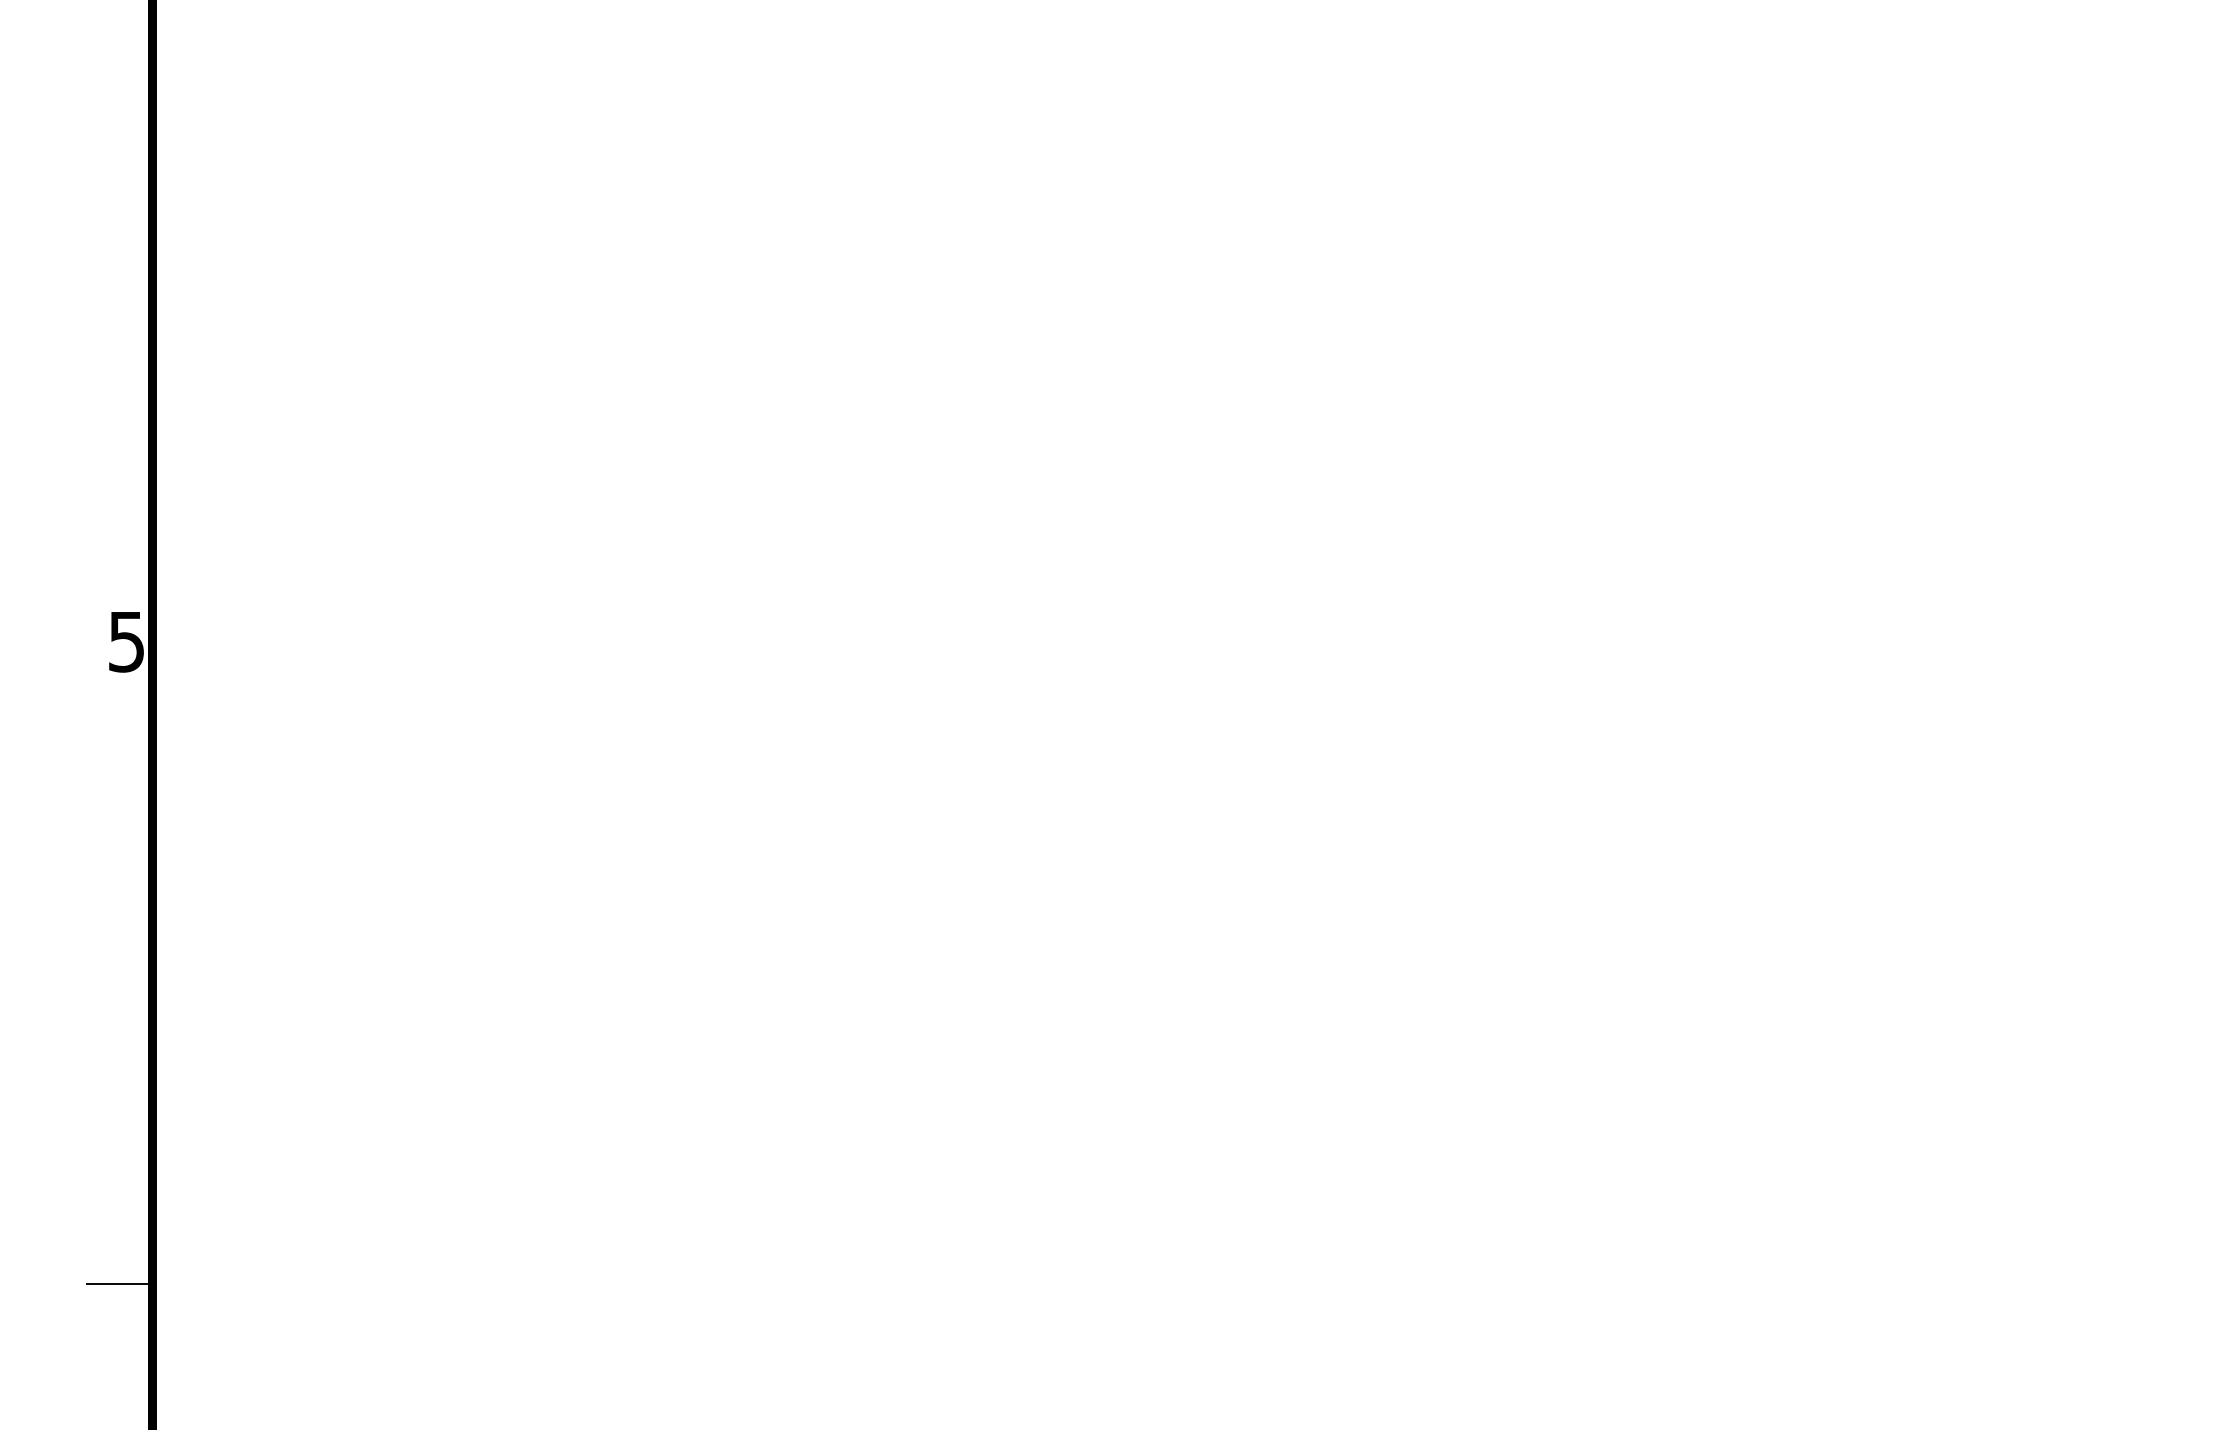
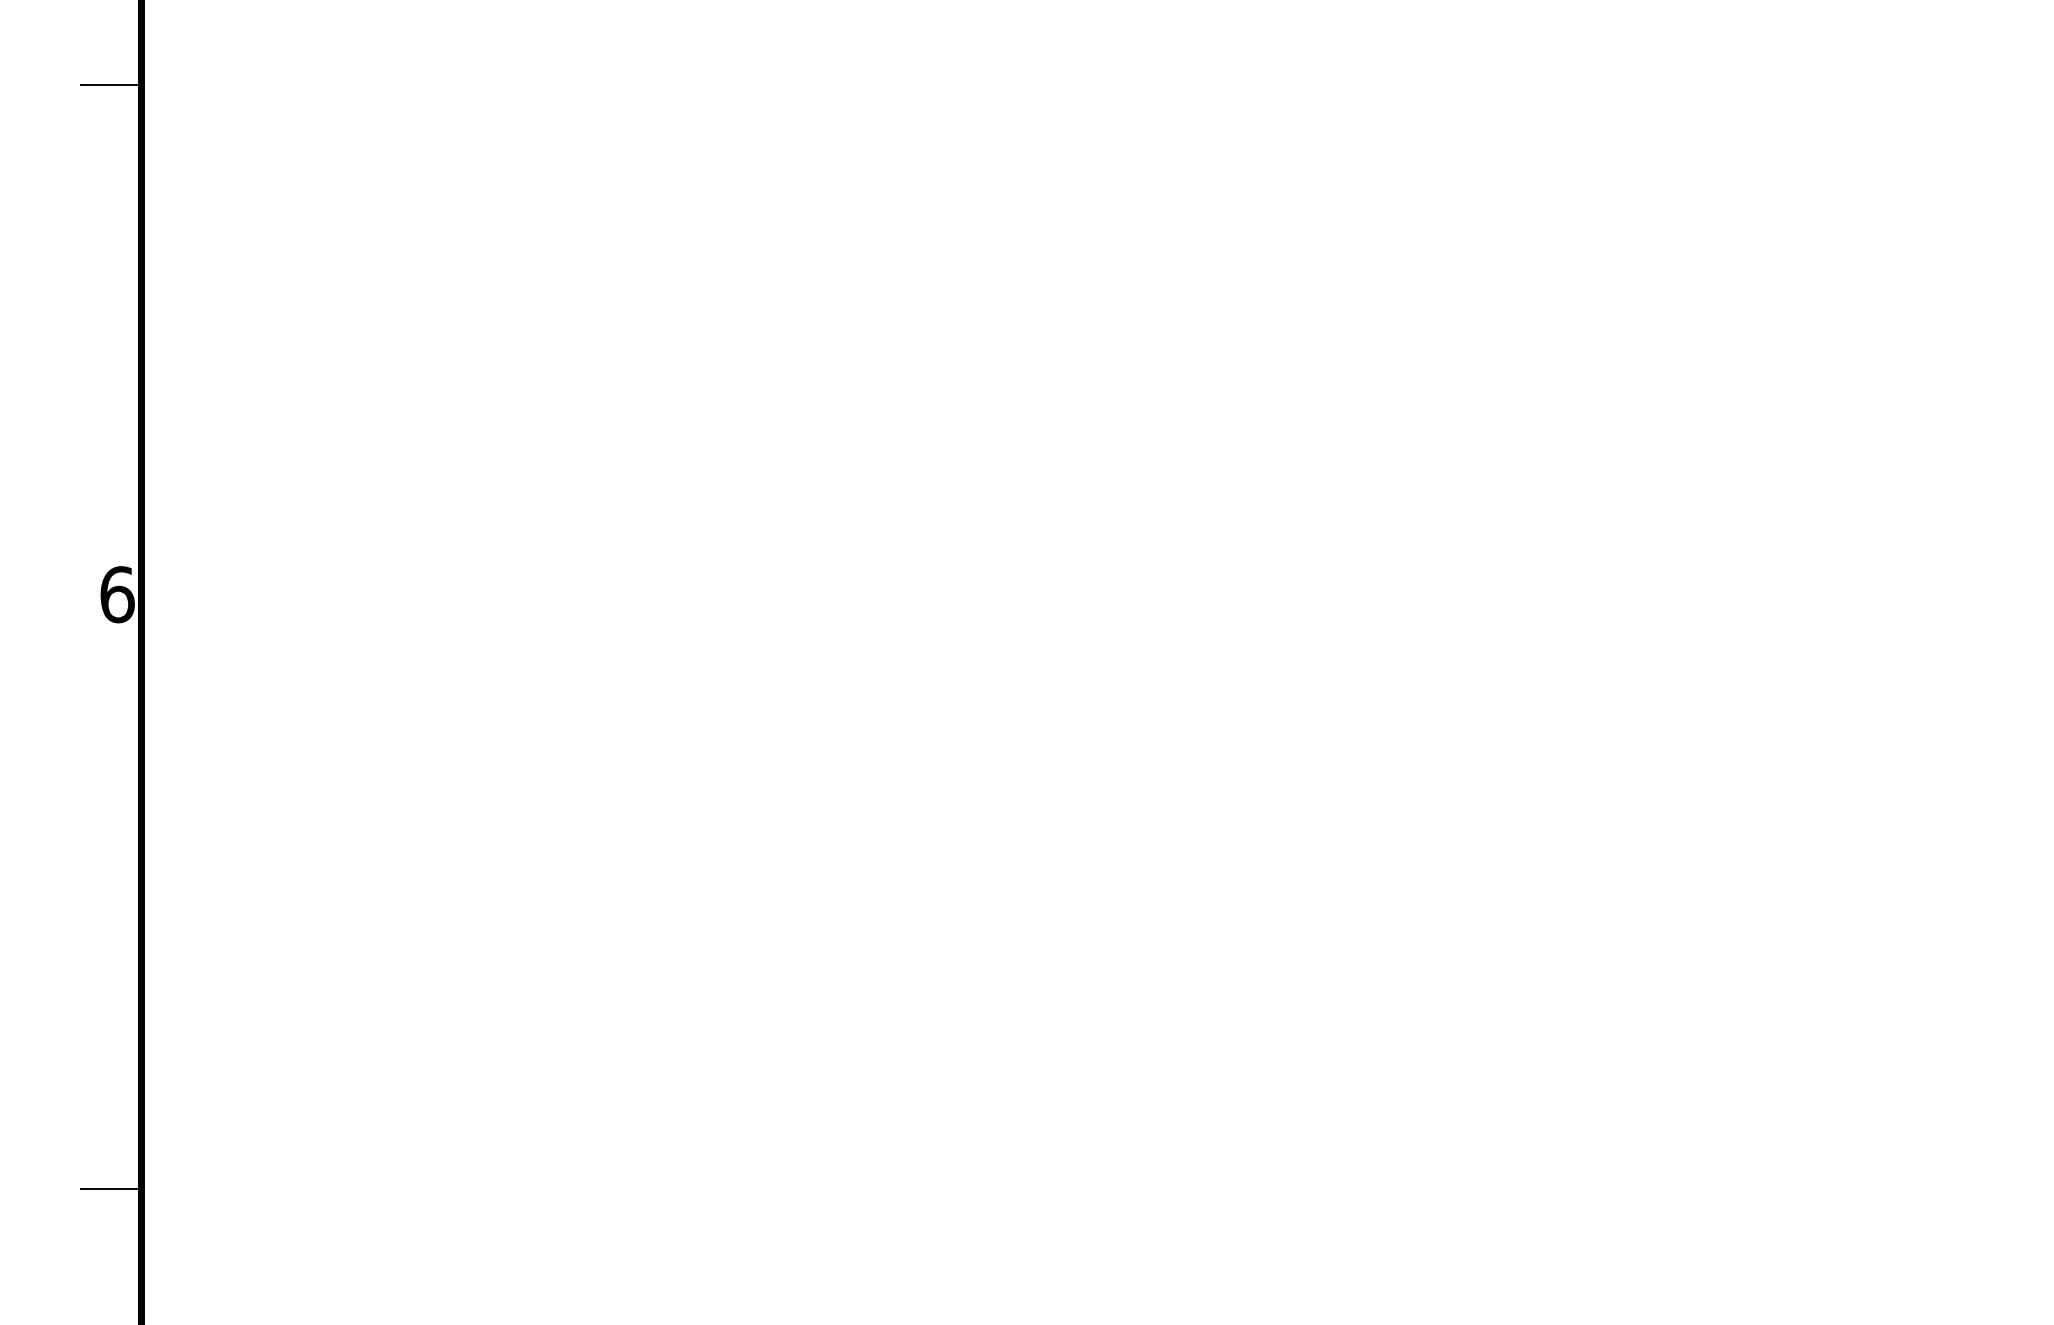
line: (118, 91) -> (109, 84), added
text: (126, 641) -> (117, 594), 5 -> 6

